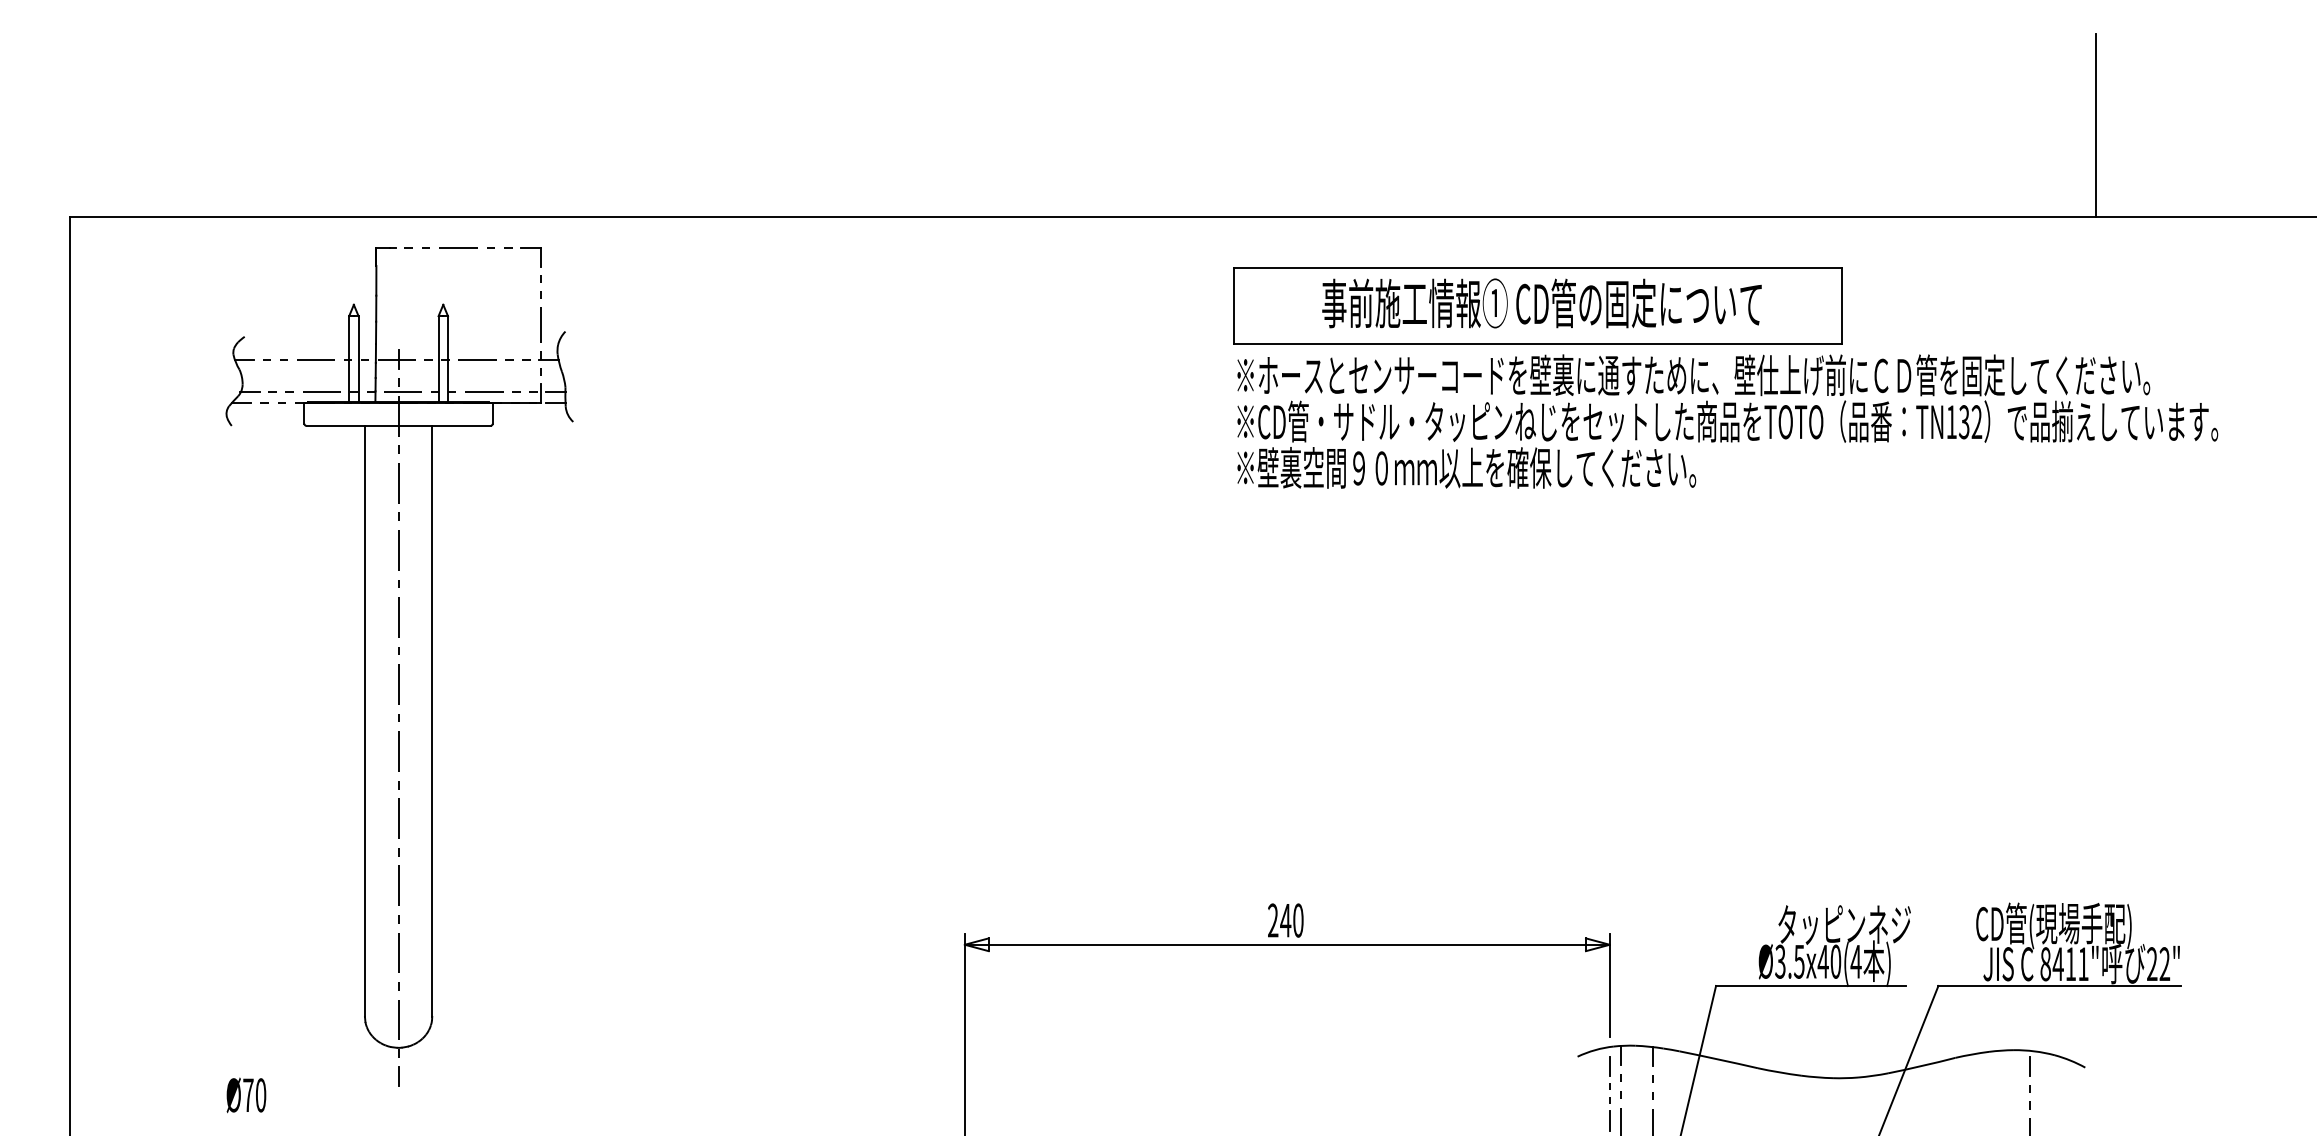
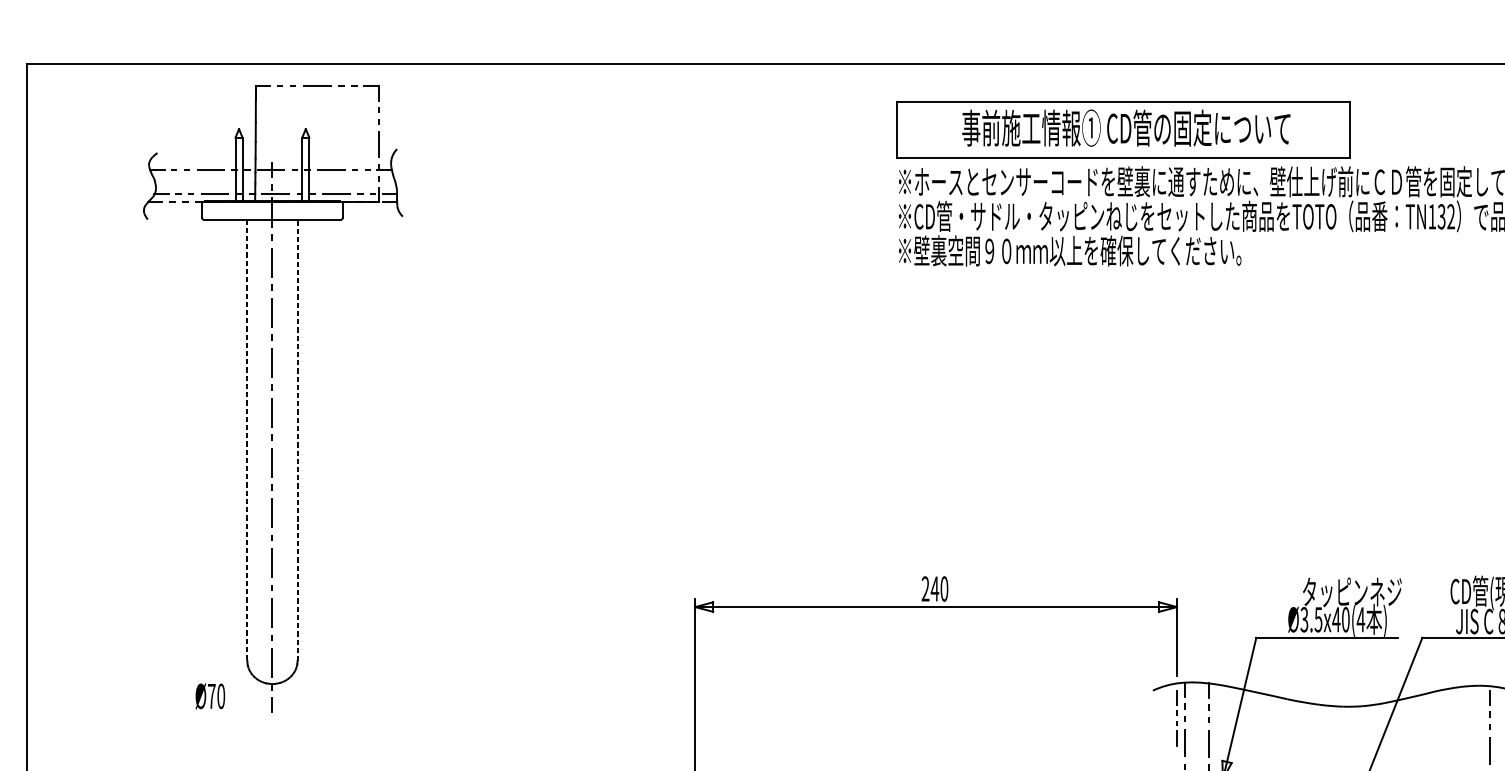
line: (364, 721) -> (246, 440), solid -> dashed
line: (432, 721) -> (297, 440), solid -> dashed
text: (246, 1095) -> (210, 696), moved

